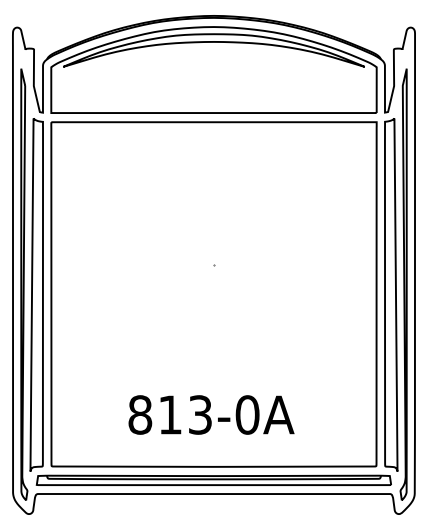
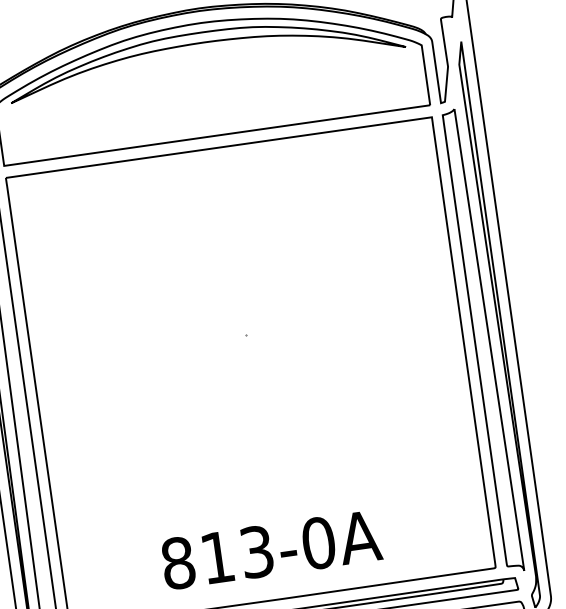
text: (211, 414) -> (271, 549), moved

